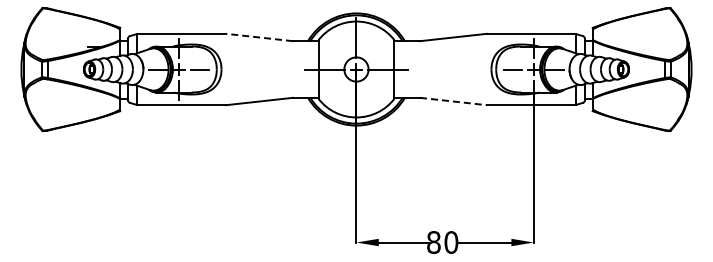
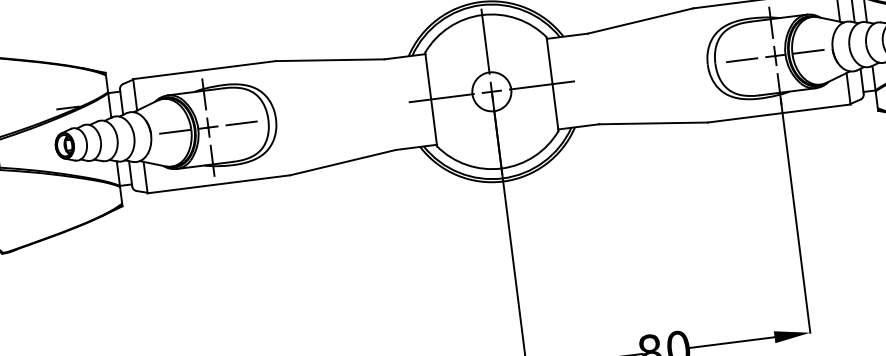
line: (259, 37) -> (330, 60), dashed -> solid
line: (453, 101) -> (653, 123), dashed -> solid

